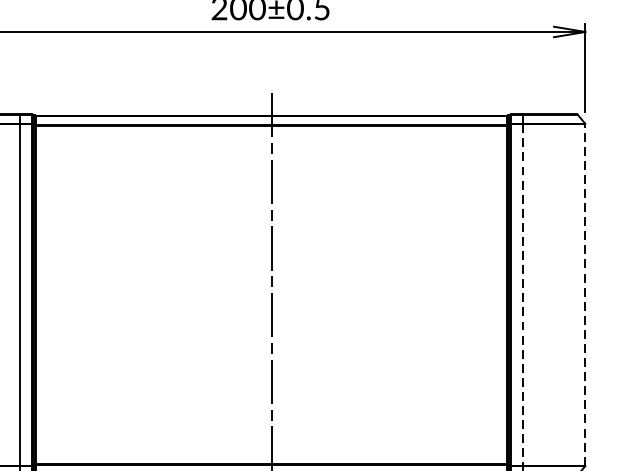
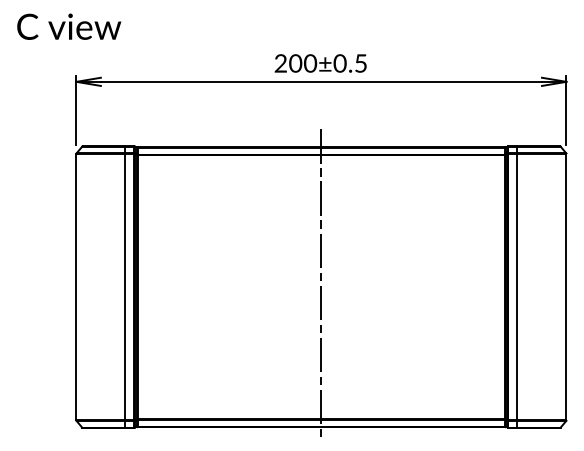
line: (585, 294) -> (566, 286), dashed -> solid
line: (522, 295) -> (517, 287), dashed -> solid

